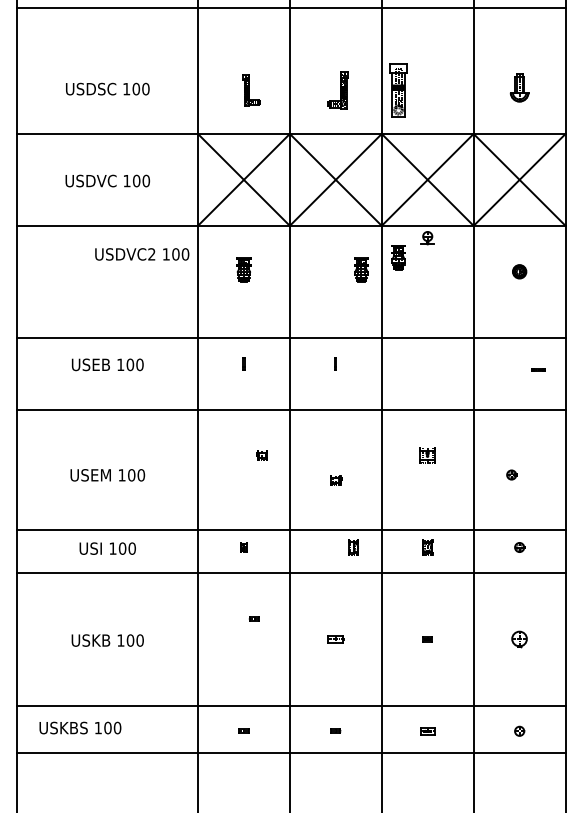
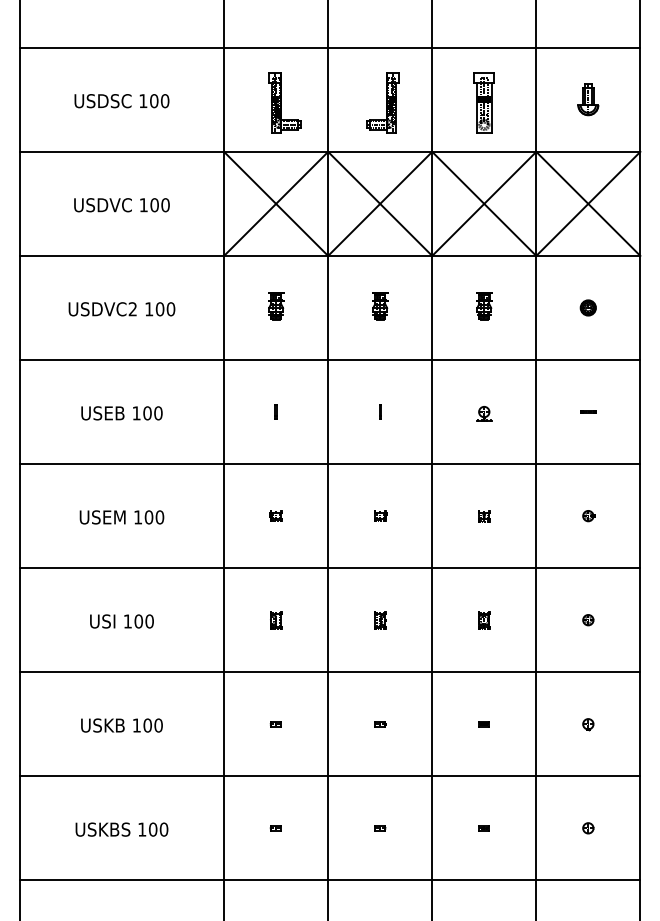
line: (291, 7) -> (329, 47), moved
part: (251, 90) -> (284, 102), size x1.67
part: (337, 90) -> (382, 102), size x1.43
part: (397, 90) -> (483, 102), moved
part: (427, 237) -> (484, 413), moved
text: (141, 254) -> (121, 309), moved
part: (398, 258) -> (484, 306), moved
part: (361, 270) -> (380, 306), moved
line: (291, 338) -> (329, 360), moved
line: (538, 369) -> (588, 411), moved
part: (261, 455) -> (275, 515), moved
part: (427, 455) -> (484, 516), size x0.62
text: (107, 475) -> (121, 517), moved
part: (511, 475) -> (588, 516), moved
part: (336, 479) -> (380, 515), moved
line: (291, 530) -> (329, 568), moved
part: (244, 547) -> (276, 620), size x1.67
part: (353, 547) -> (380, 620), moved
line: (291, 573) -> (329, 672), moved
part: (253, 619) -> (275, 724), moved
part: (336, 639) -> (380, 724), size x0.62
part: (519, 639) -> (588, 724), size x0.62
line: (291, 705) -> (329, 776), moved
text: (79, 727) -> (121, 829), moved
part: (427, 731) -> (483, 828), size x0.62
line: (291, 752) -> (329, 880), moved

